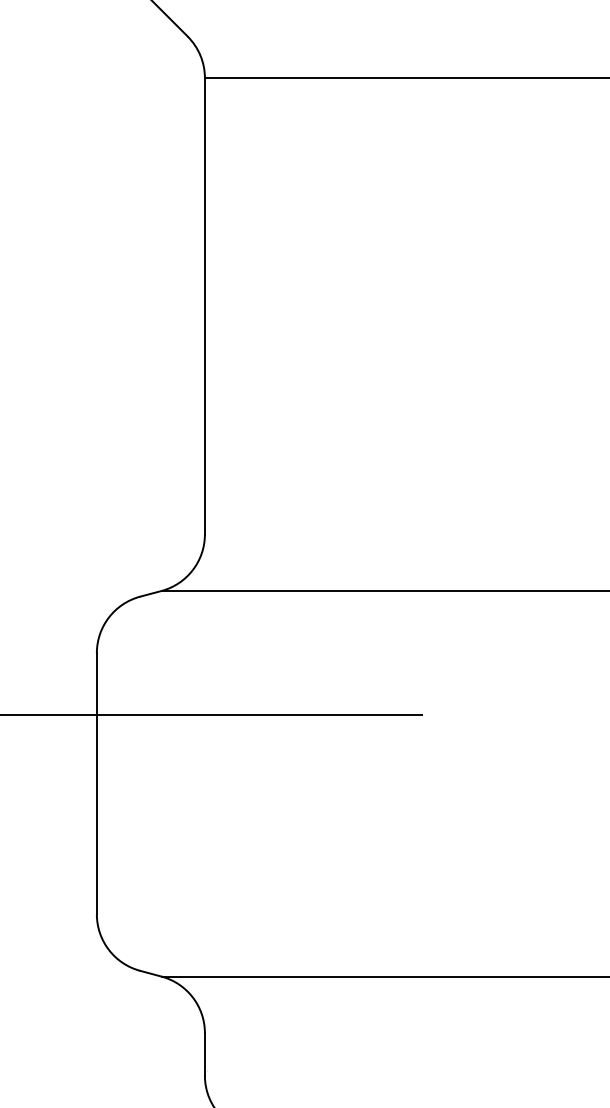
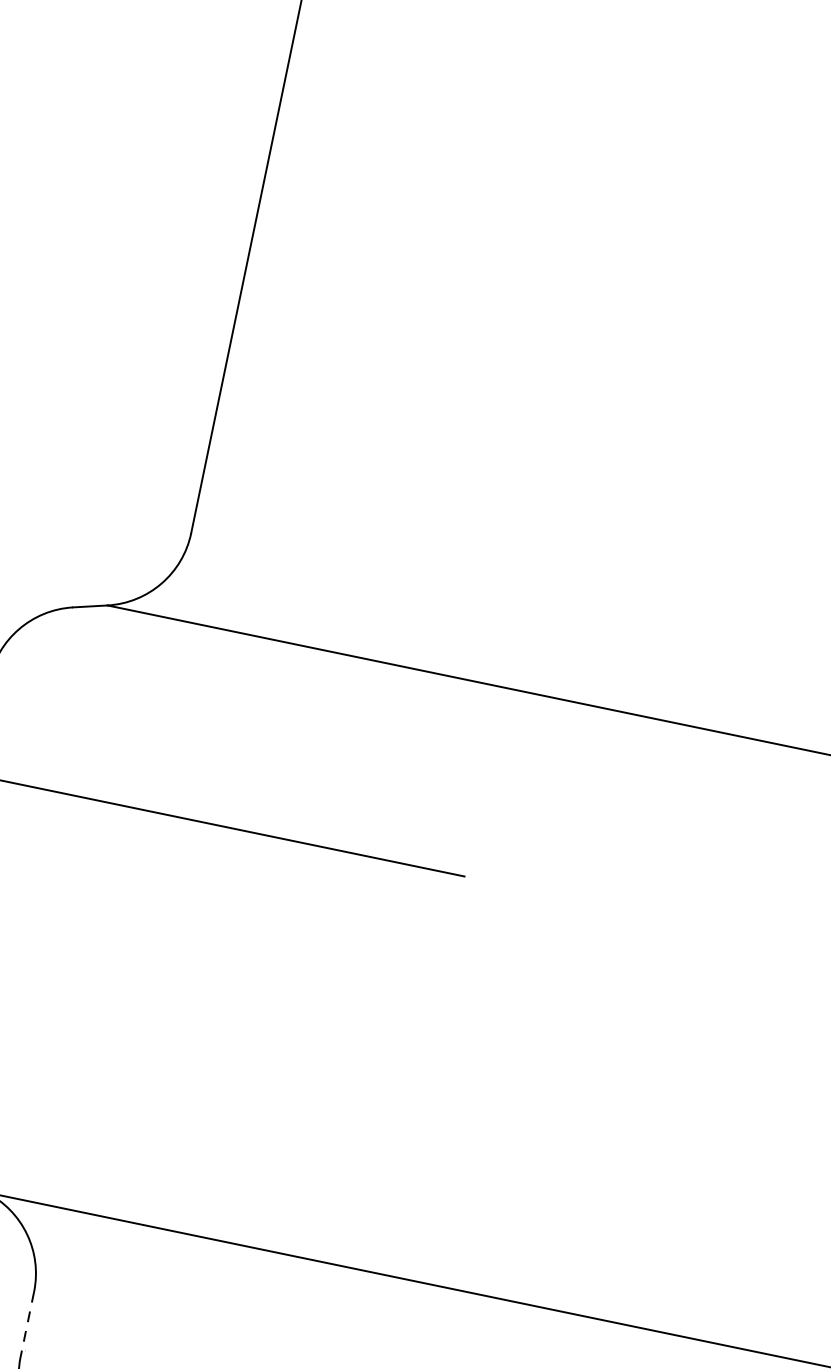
line: (204, 1054) -> (26, 1324), solid -> dashed

